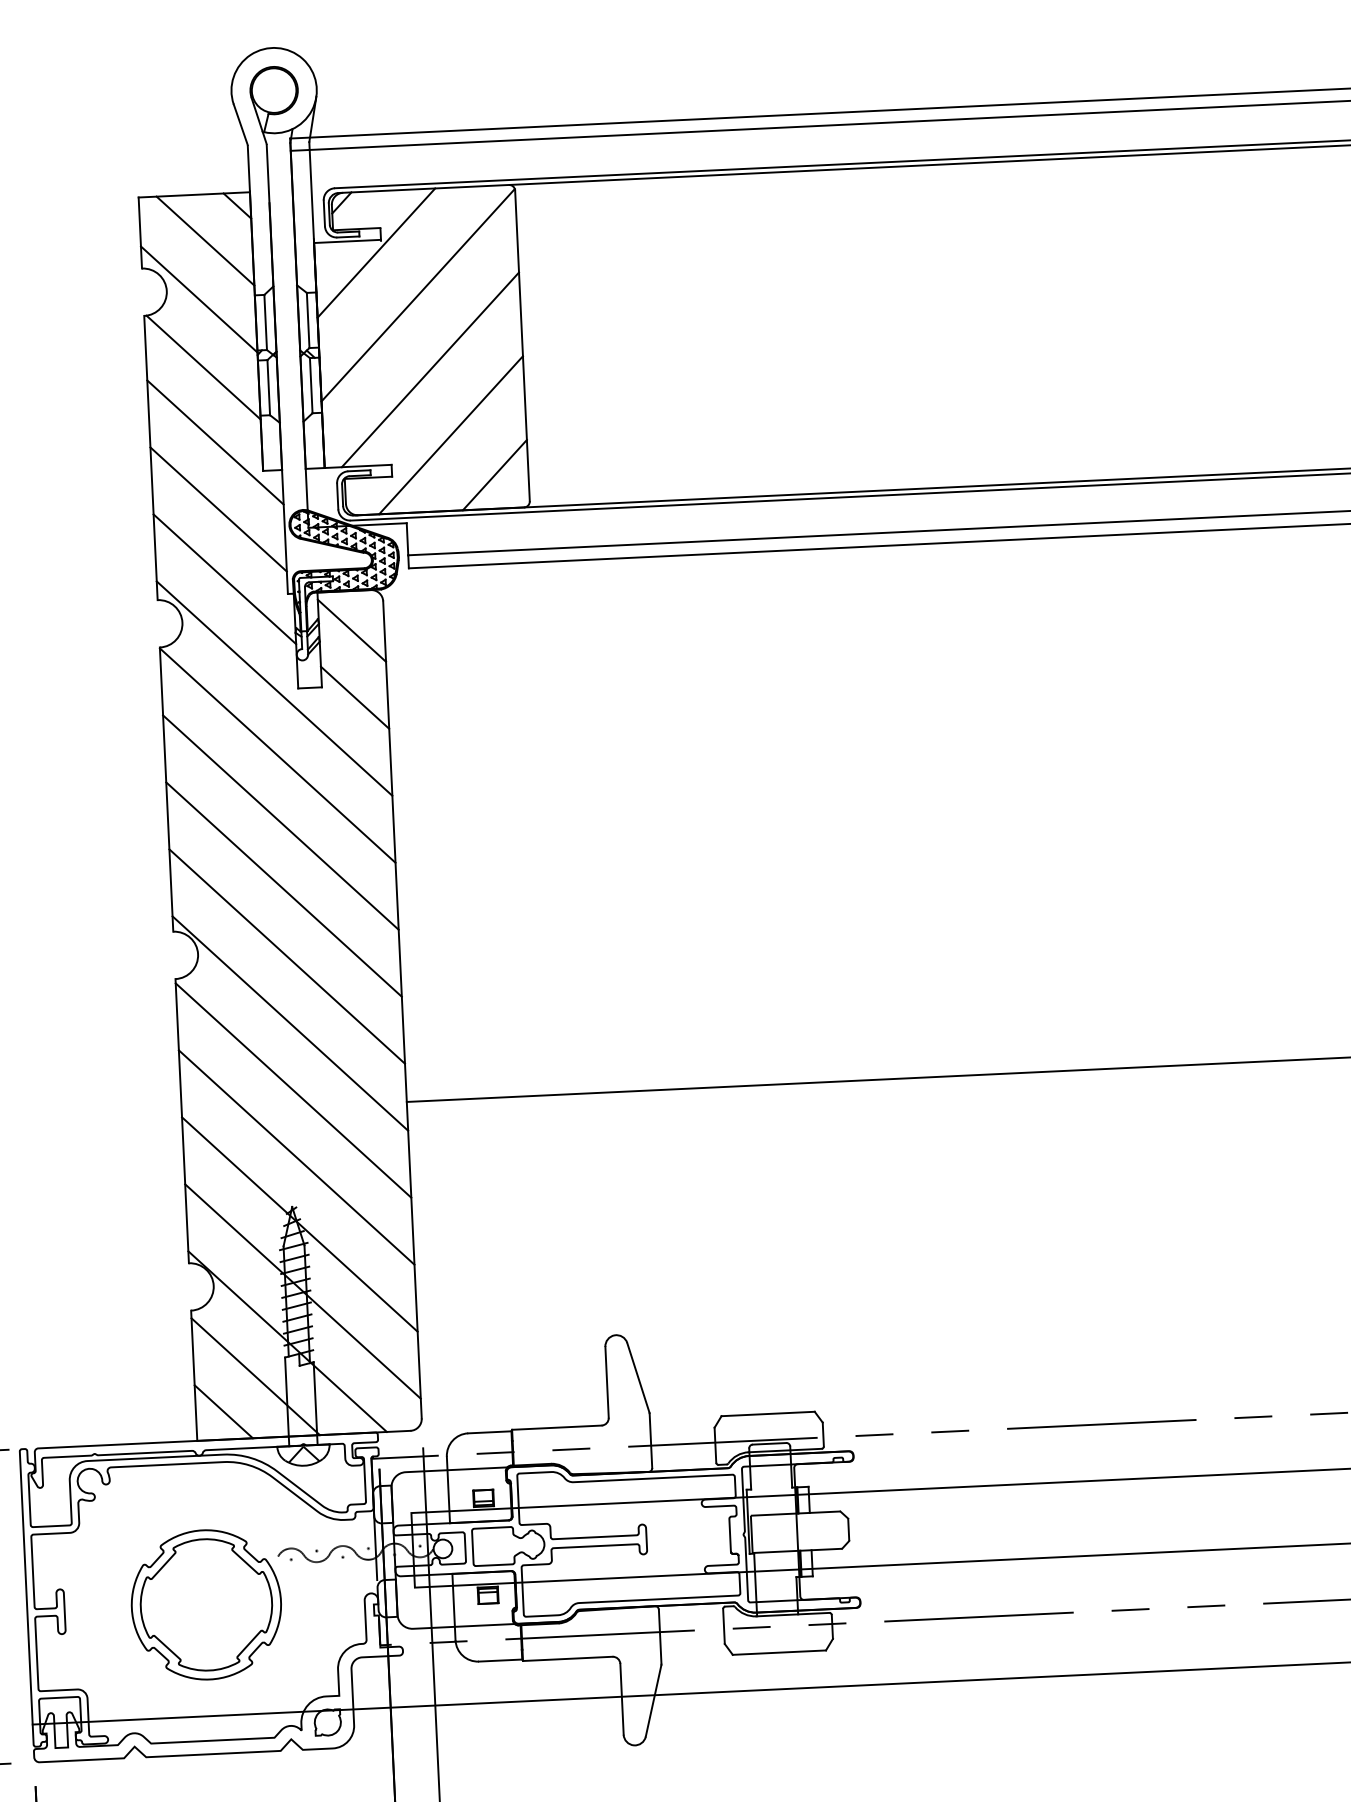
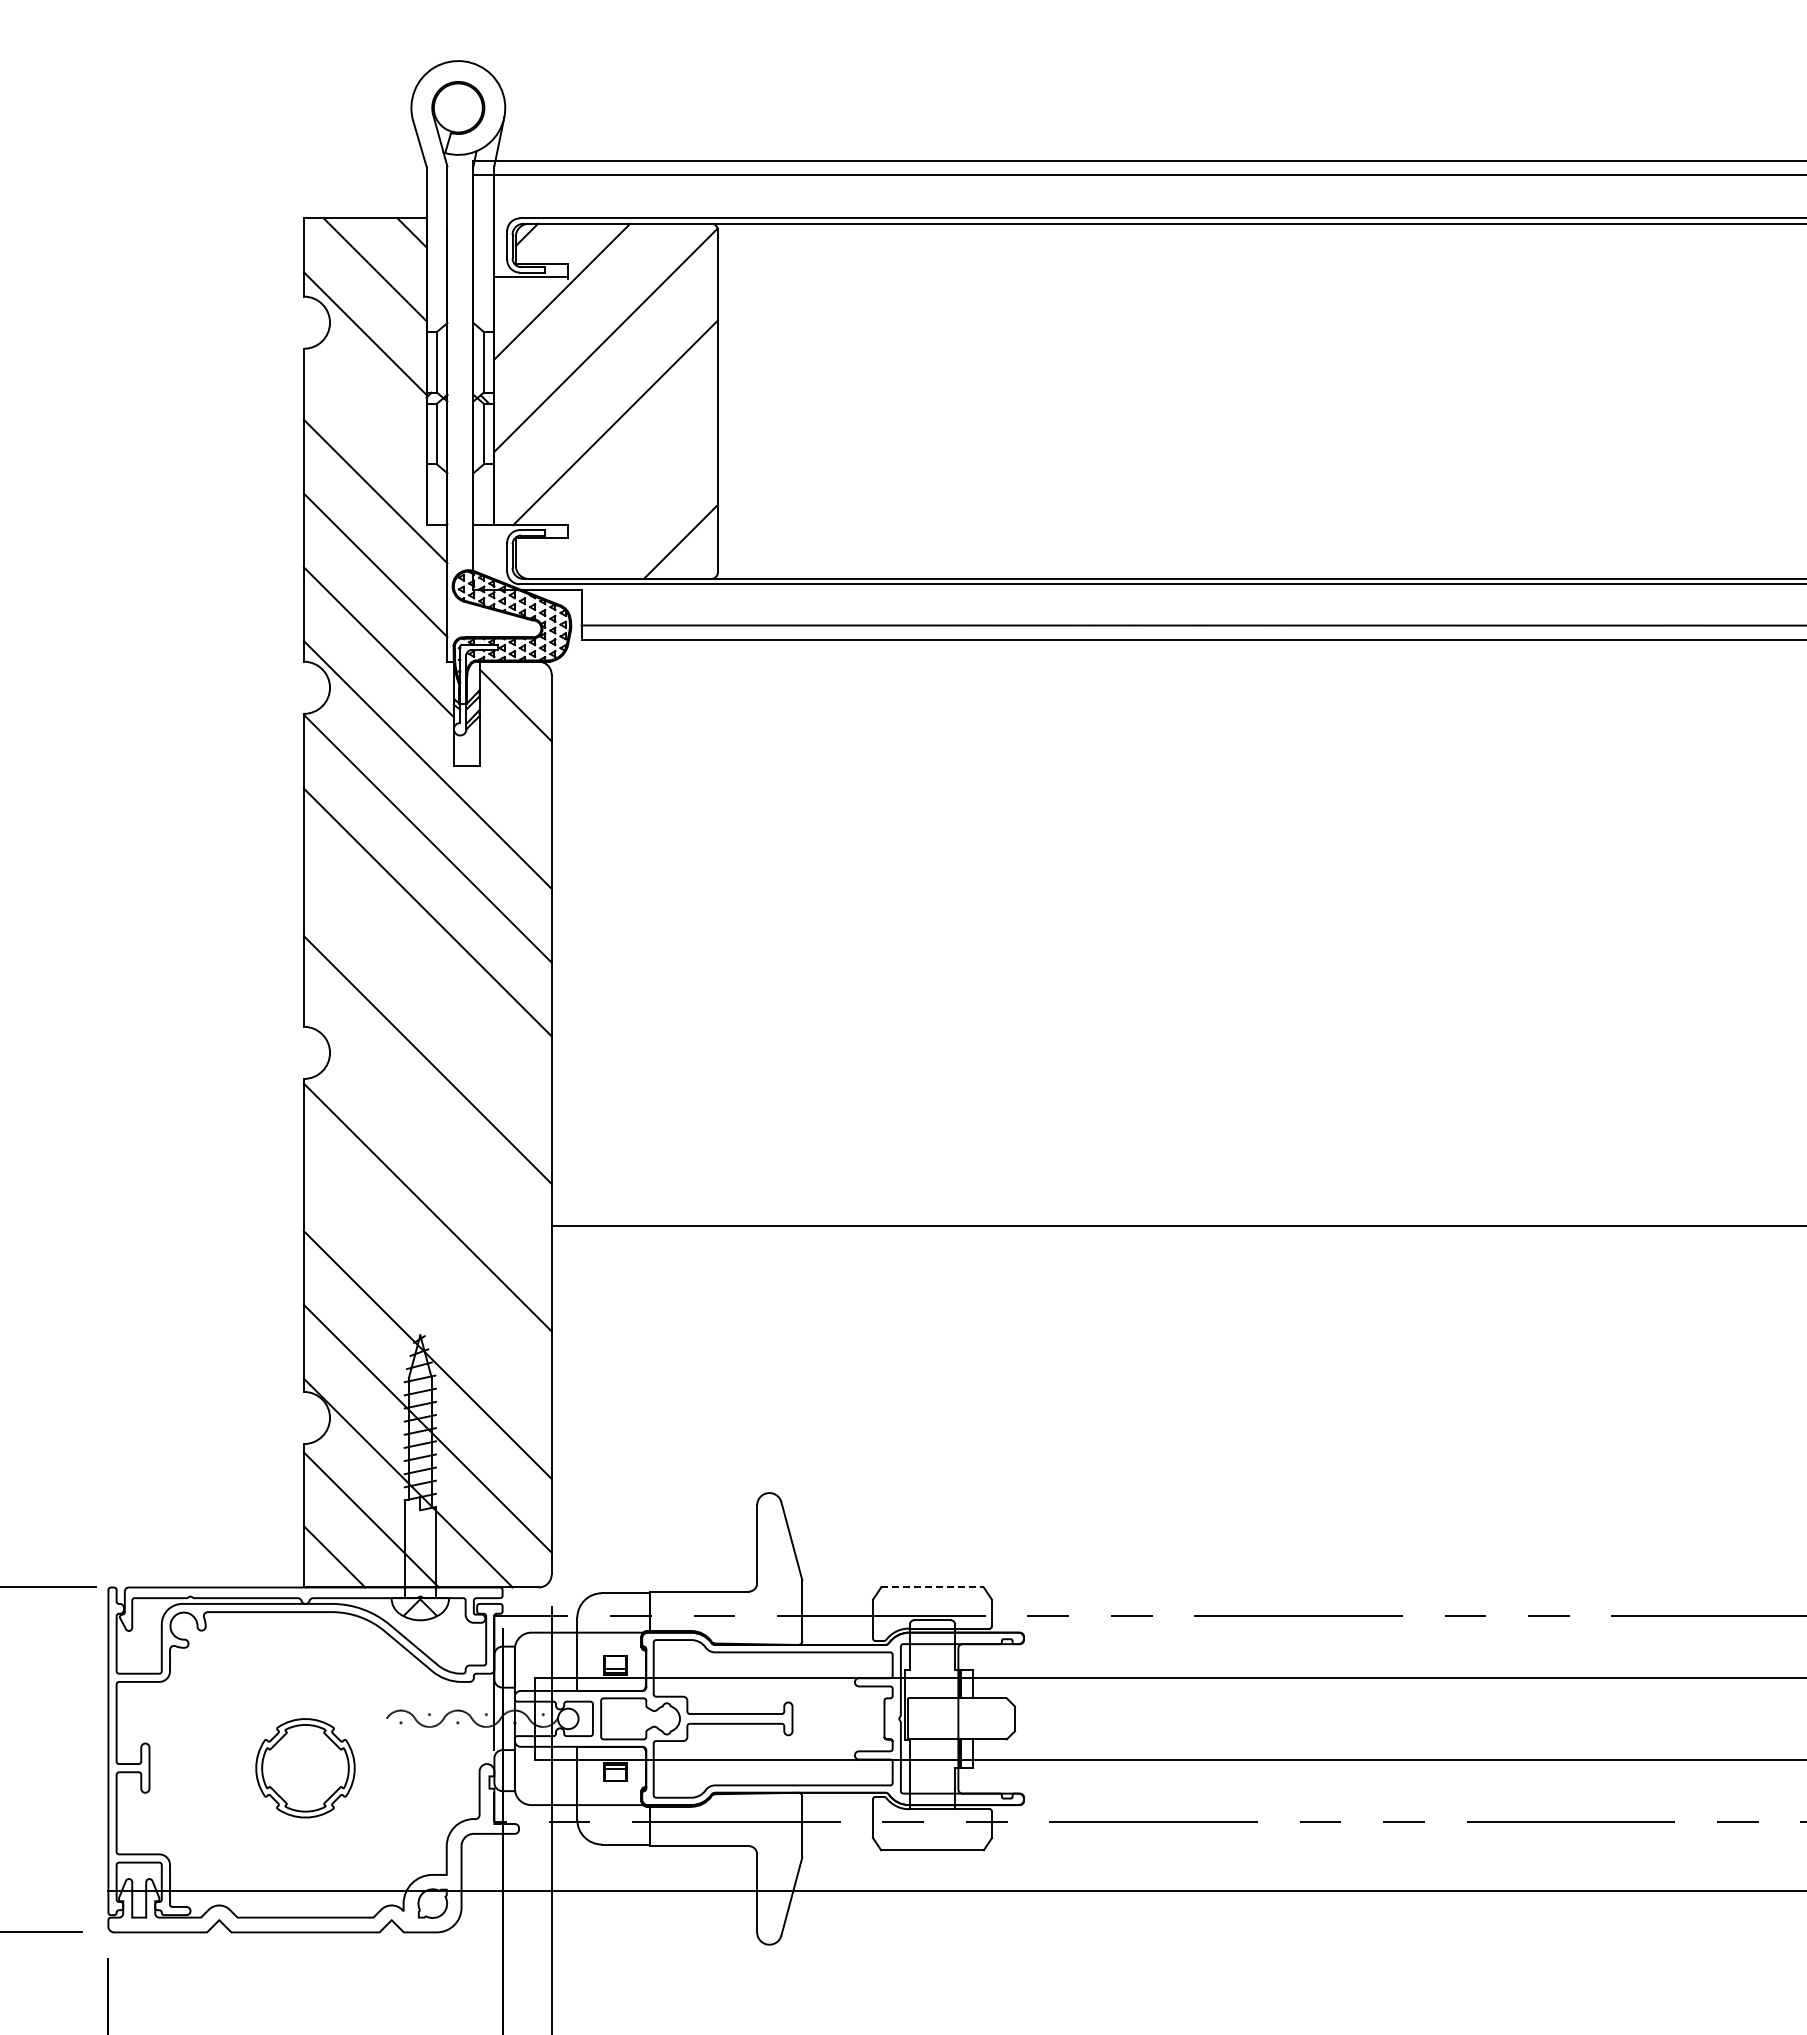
line: (203, 367) -> (366, 408), removed
line: (450, 435) -> (634, 495), removed
line: (354, 698) -> (515, 779), removed
line: (283, 889) -> (427, 986), removed
line: (290, 1023) -> (427, 1133), removed
line: (296, 1157) -> (427, 1281), removed
line: (769, 1413) -> (933, 1587), solid -> dashed
part: (206, 1605) -> (305, 1768), size x0.6

